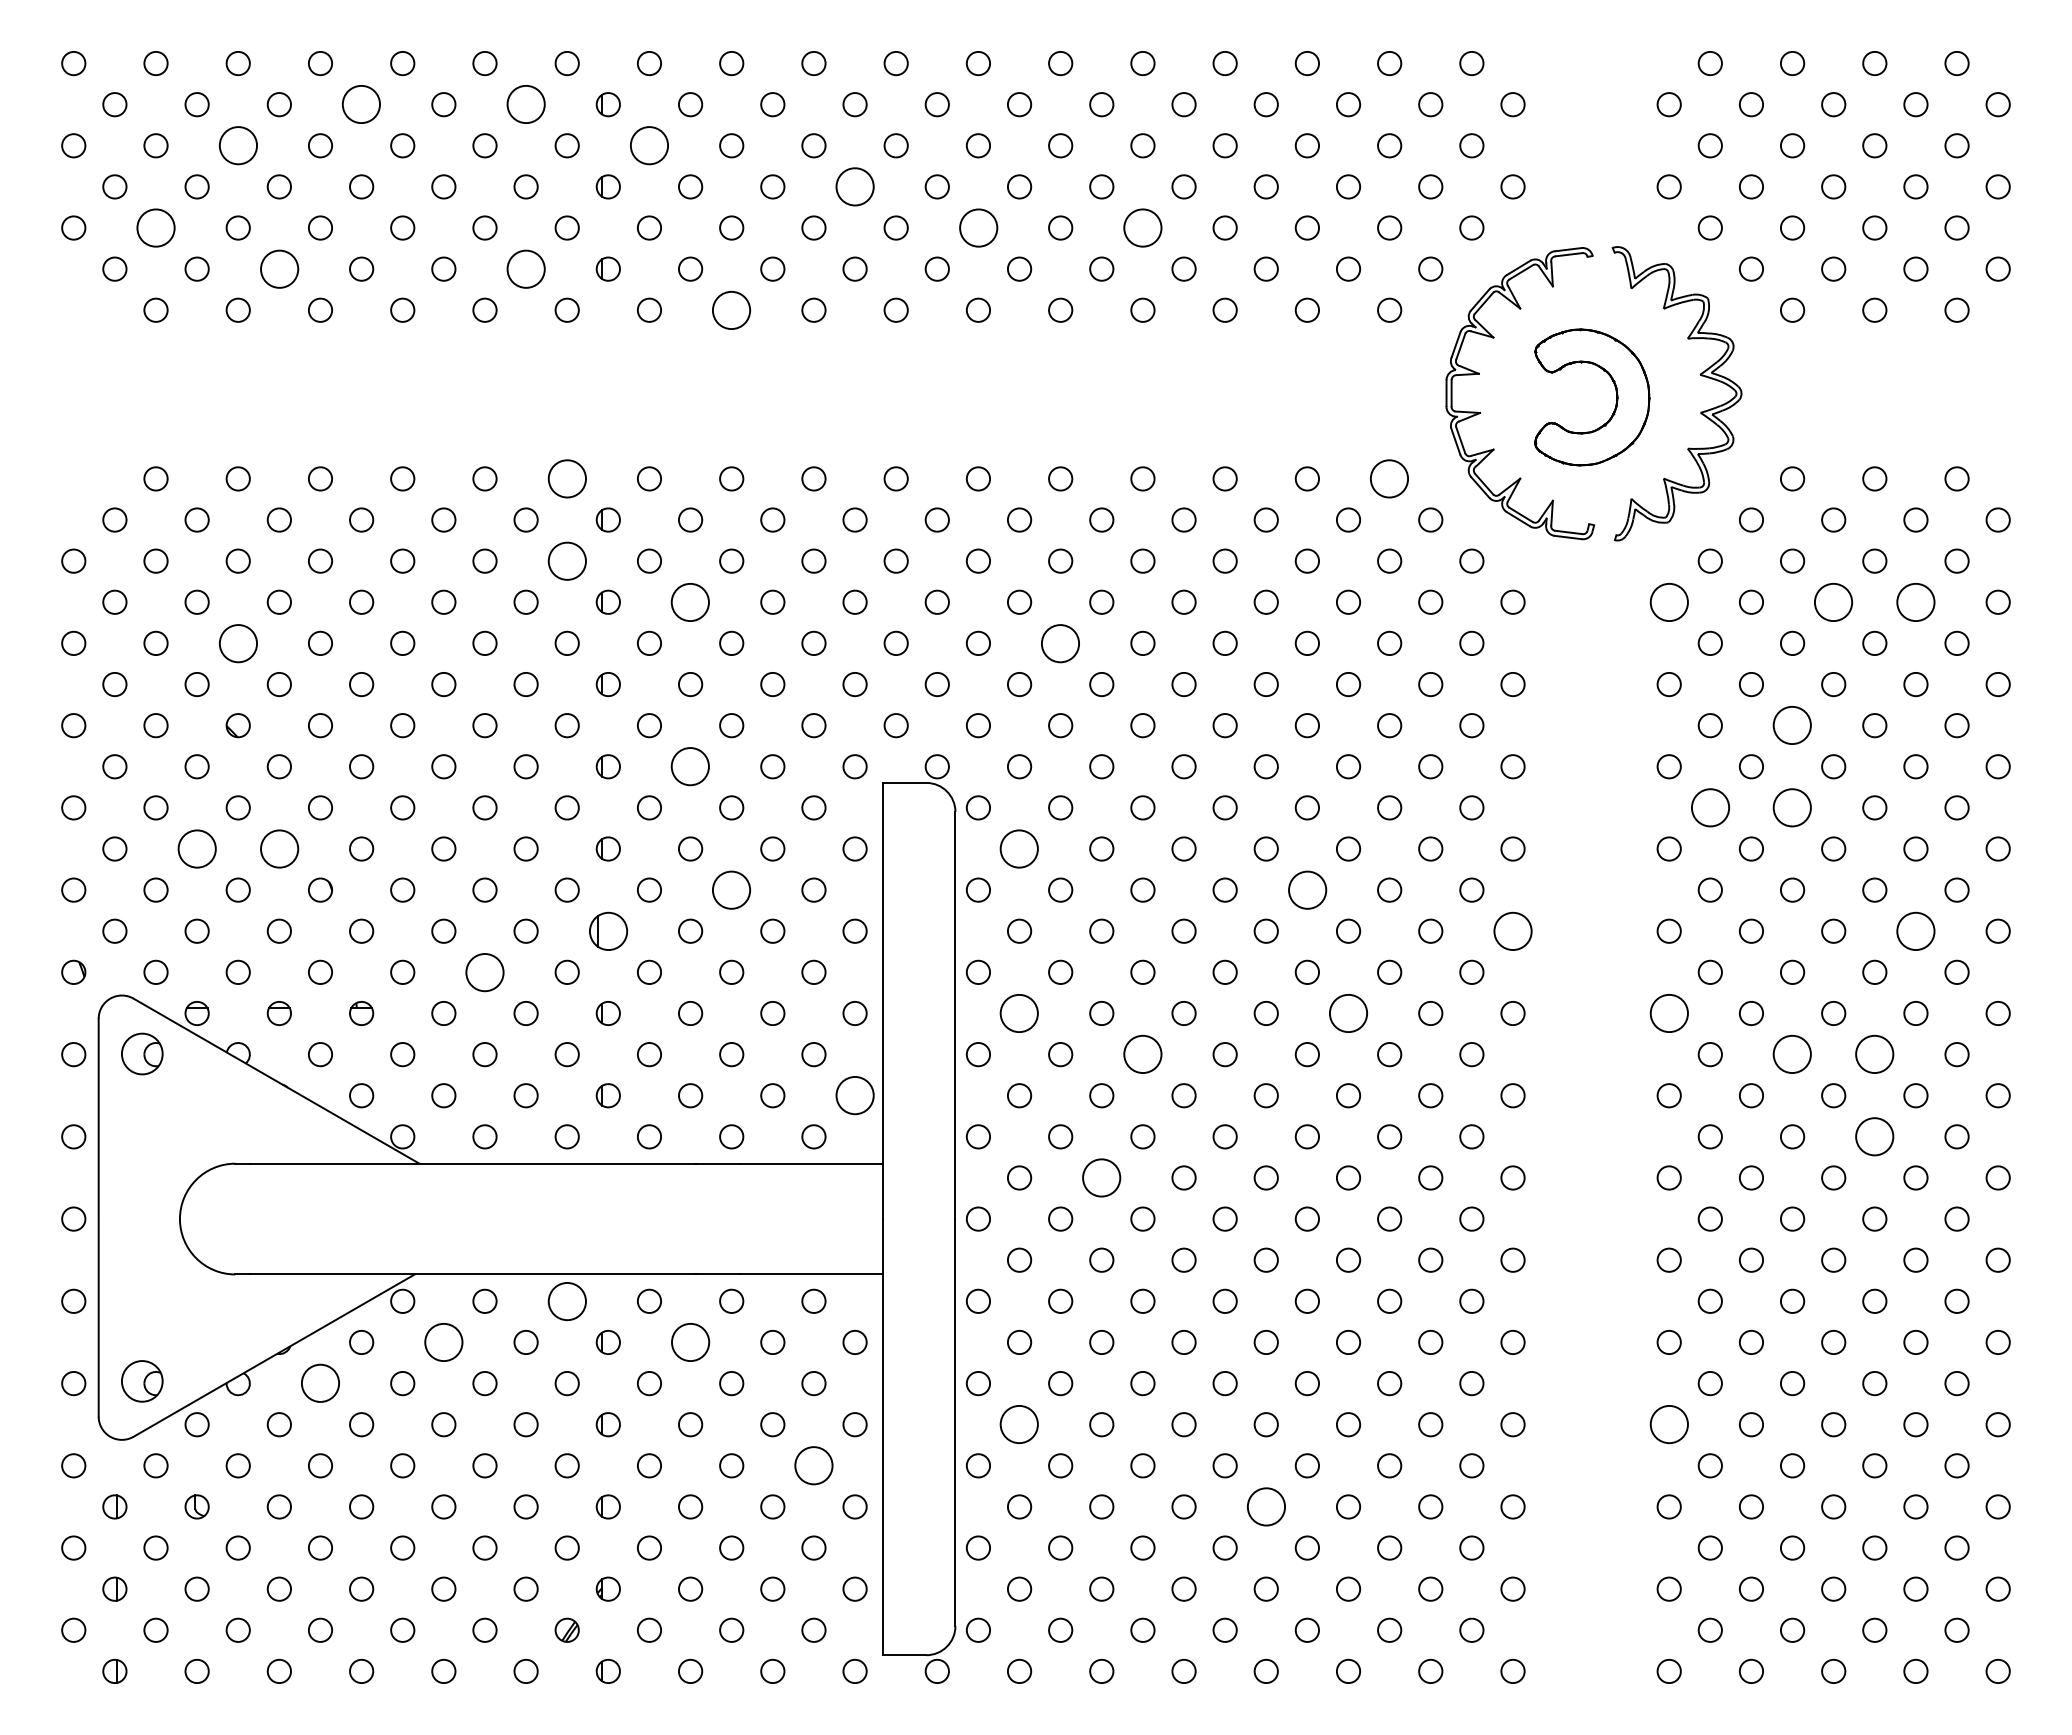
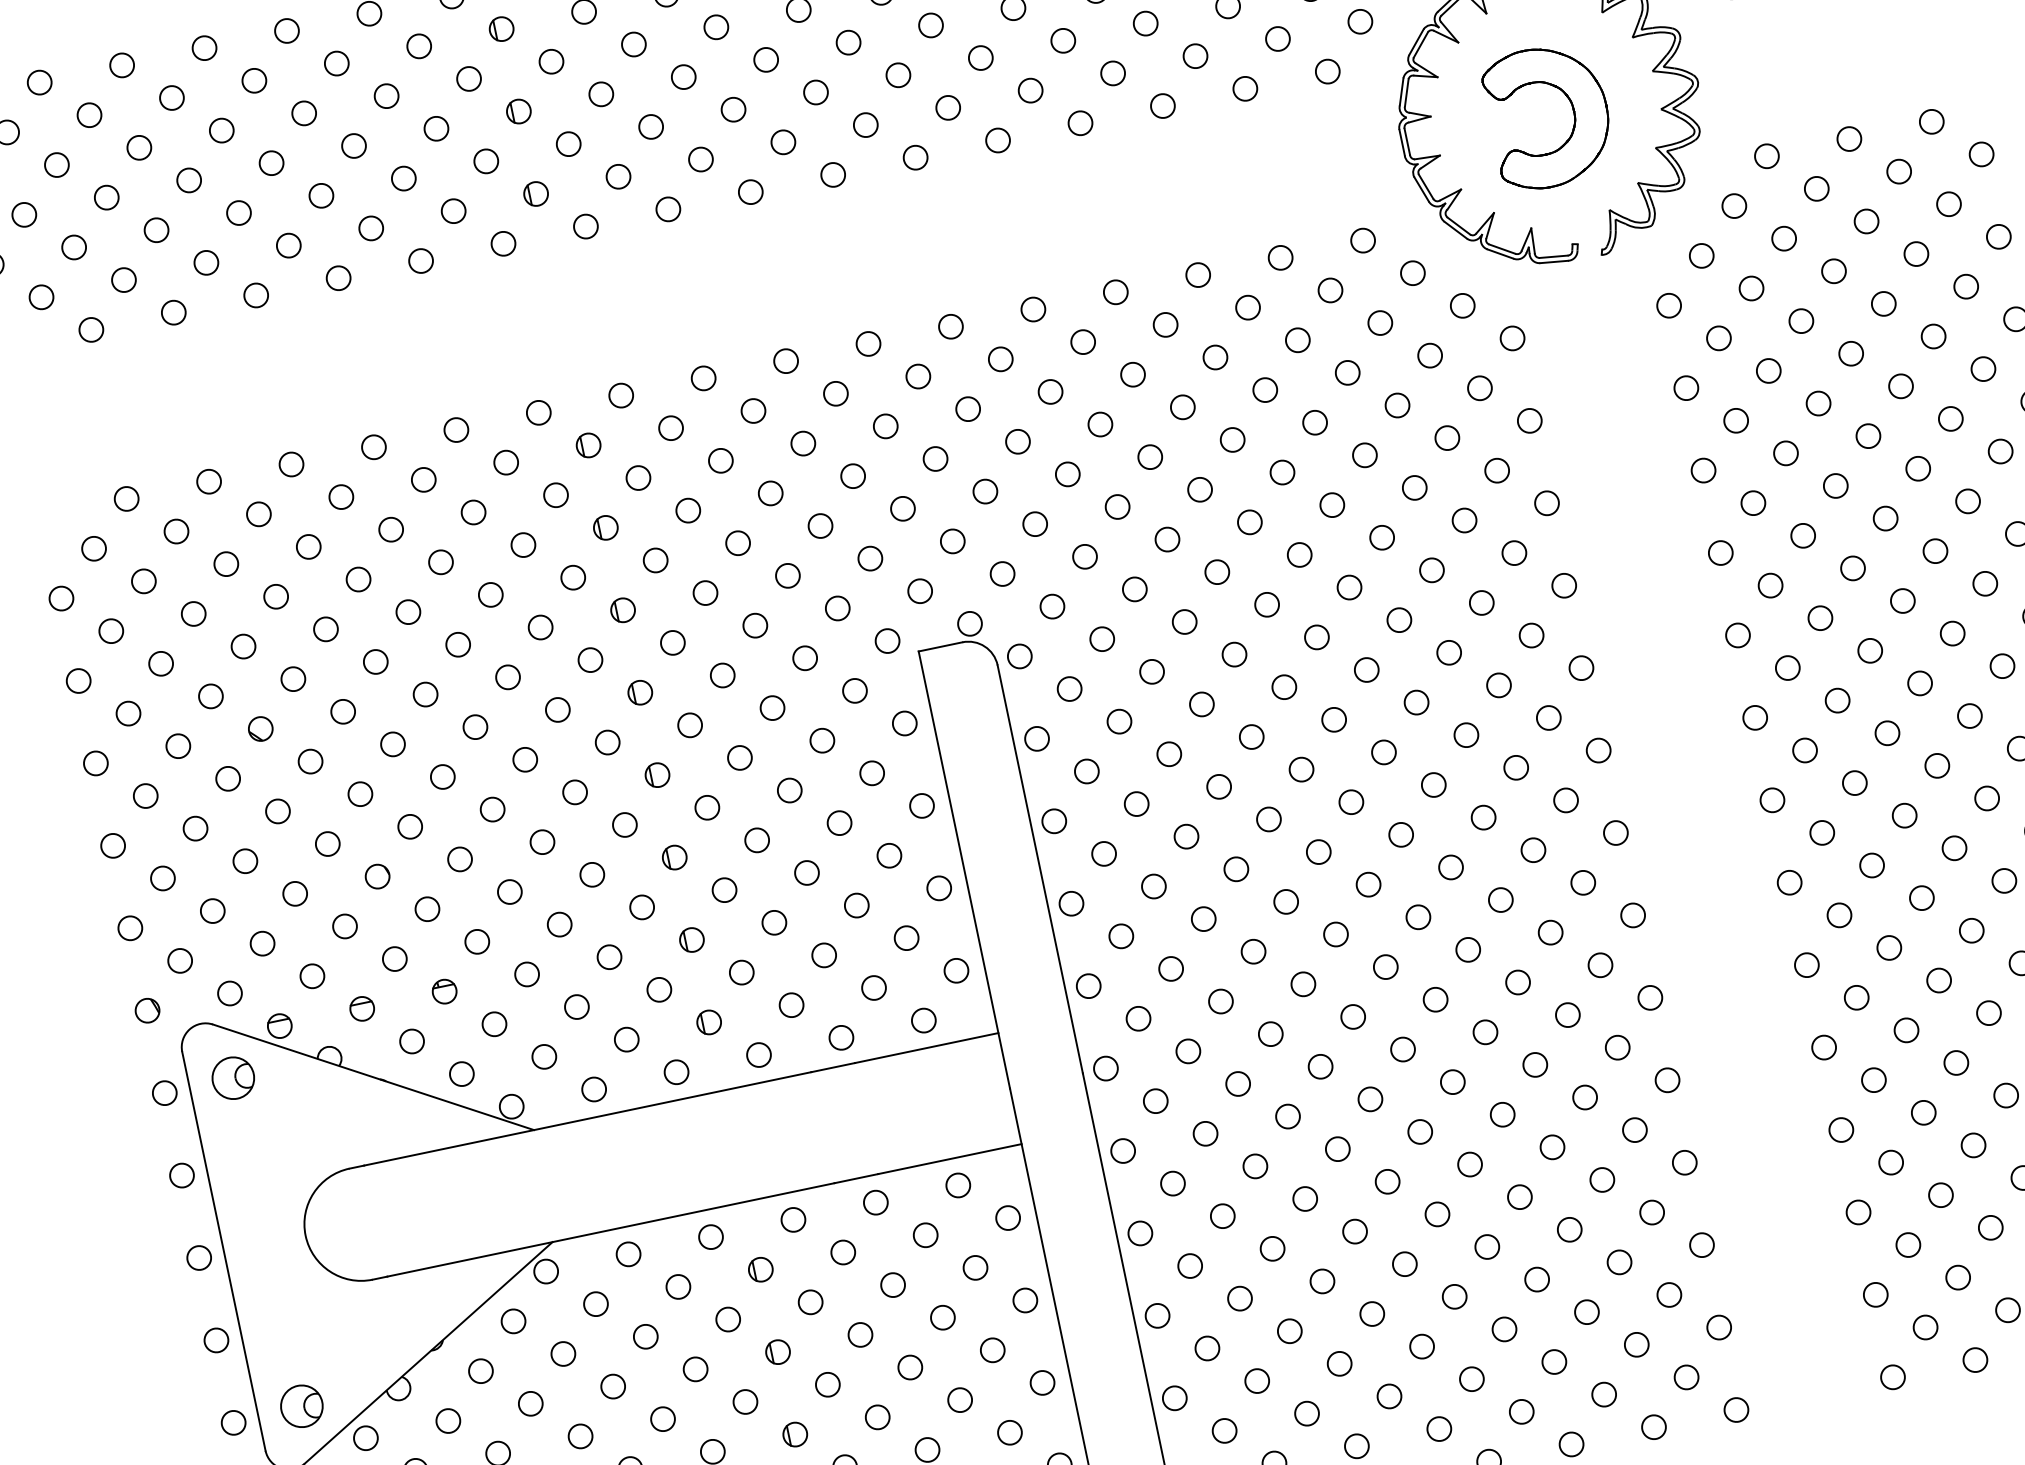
circle: (361, 104) -> (254, 80), size x0.62
circle: (525, 104) -> (418, 46), size x0.62
circle: (237, 145) -> (138, 147), size x0.62
circle: (649, 145) -> (551, 61), size x0.62
circle: (854, 186) -> (765, 59), size x0.62
circle: (155, 227) -> (73, 247), size x0.62
circle: (977, 227) -> (897, 74), size x0.62
circle: (1142, 227) -> (1062, 40), size x0.62
circle: (278, 268) -> (205, 262), size x0.62
circle: (525, 268) -> (452, 210), size x0.62
circle: (731, 309) -> (667, 208), size x0.62
circle: (566, 478) -> (537, 412), size x0.62
circle: (1389, 478) -> (1362, 240), size x0.62
circle: (566, 560) -> (555, 494), size x0.62
circle: (690, 601) -> (688, 509), size x0.62
circle: (1668, 601) -> (1668, 305), size x0.62
circle: (1833, 601) -> (1833, 270), size x0.62
circle: (1915, 601) -> (1915, 253), size x0.62
circle: (237, 642) -> (242, 645), size x0.62
circle: (1060, 642) -> (1067, 473), size x0.62
circle: (1792, 725) -> (1818, 403), size x0.62
circle: (690, 766) -> (722, 675), size x0.62
circle: (1709, 807) -> (1752, 502), size x0.62
circle: (1792, 807) -> (1835, 485), size x0.62
circle: (196, 848) -> (244, 860), size x0.62
circle: (278, 848) -> (326, 843), size x0.62
circle: (1019, 848) -> (1069, 688), size x0.62
circle: (731, 889) -> (789, 789), size x0.62
circle: (1306, 889) -> (1365, 669), size x0.62
part: (607, 930) -> (673, 857), size x0.62
circle: (1512, 930) -> (1580, 667), size x0.62
circle: (1915, 930) -> (1984, 583), size x0.62
circle: (484, 971) -> (559, 923), size x0.62
circle: (1019, 1013) -> (1104, 853), size x0.62
circle: (1348, 1013) -> (1433, 785), size x0.62
circle: (1668, 1013) -> (1754, 718), size x0.62
circle: (1142, 1054) -> (1235, 869), size x0.62
circle: (1792, 1054) -> (1887, 733), size x0.62
circle: (1874, 1054) -> (1969, 715), size x0.62
circle: (854, 1095) -> (955, 970), size x0.62
circle: (1874, 1136) -> (1986, 798), size x0.62
circle: (1101, 1177) -> (1220, 1001), size x0.62
circle: (566, 1300) -> (710, 1236), size x0.62
circle: (443, 1342) -> (595, 1304), size x0.62
circle: (690, 1342) -> (843, 1252), size x0.62
circle: (320, 1383) -> (480, 1371), size x0.62
circle: (1019, 1424) -> (1190, 1265), size x0.62
circle: (1668, 1424) -> (1840, 1129), size x0.62
circle: (813, 1465) -> (992, 1350), size x0.62
circle: (1265, 1506) -> (1453, 1296), size x0.62

